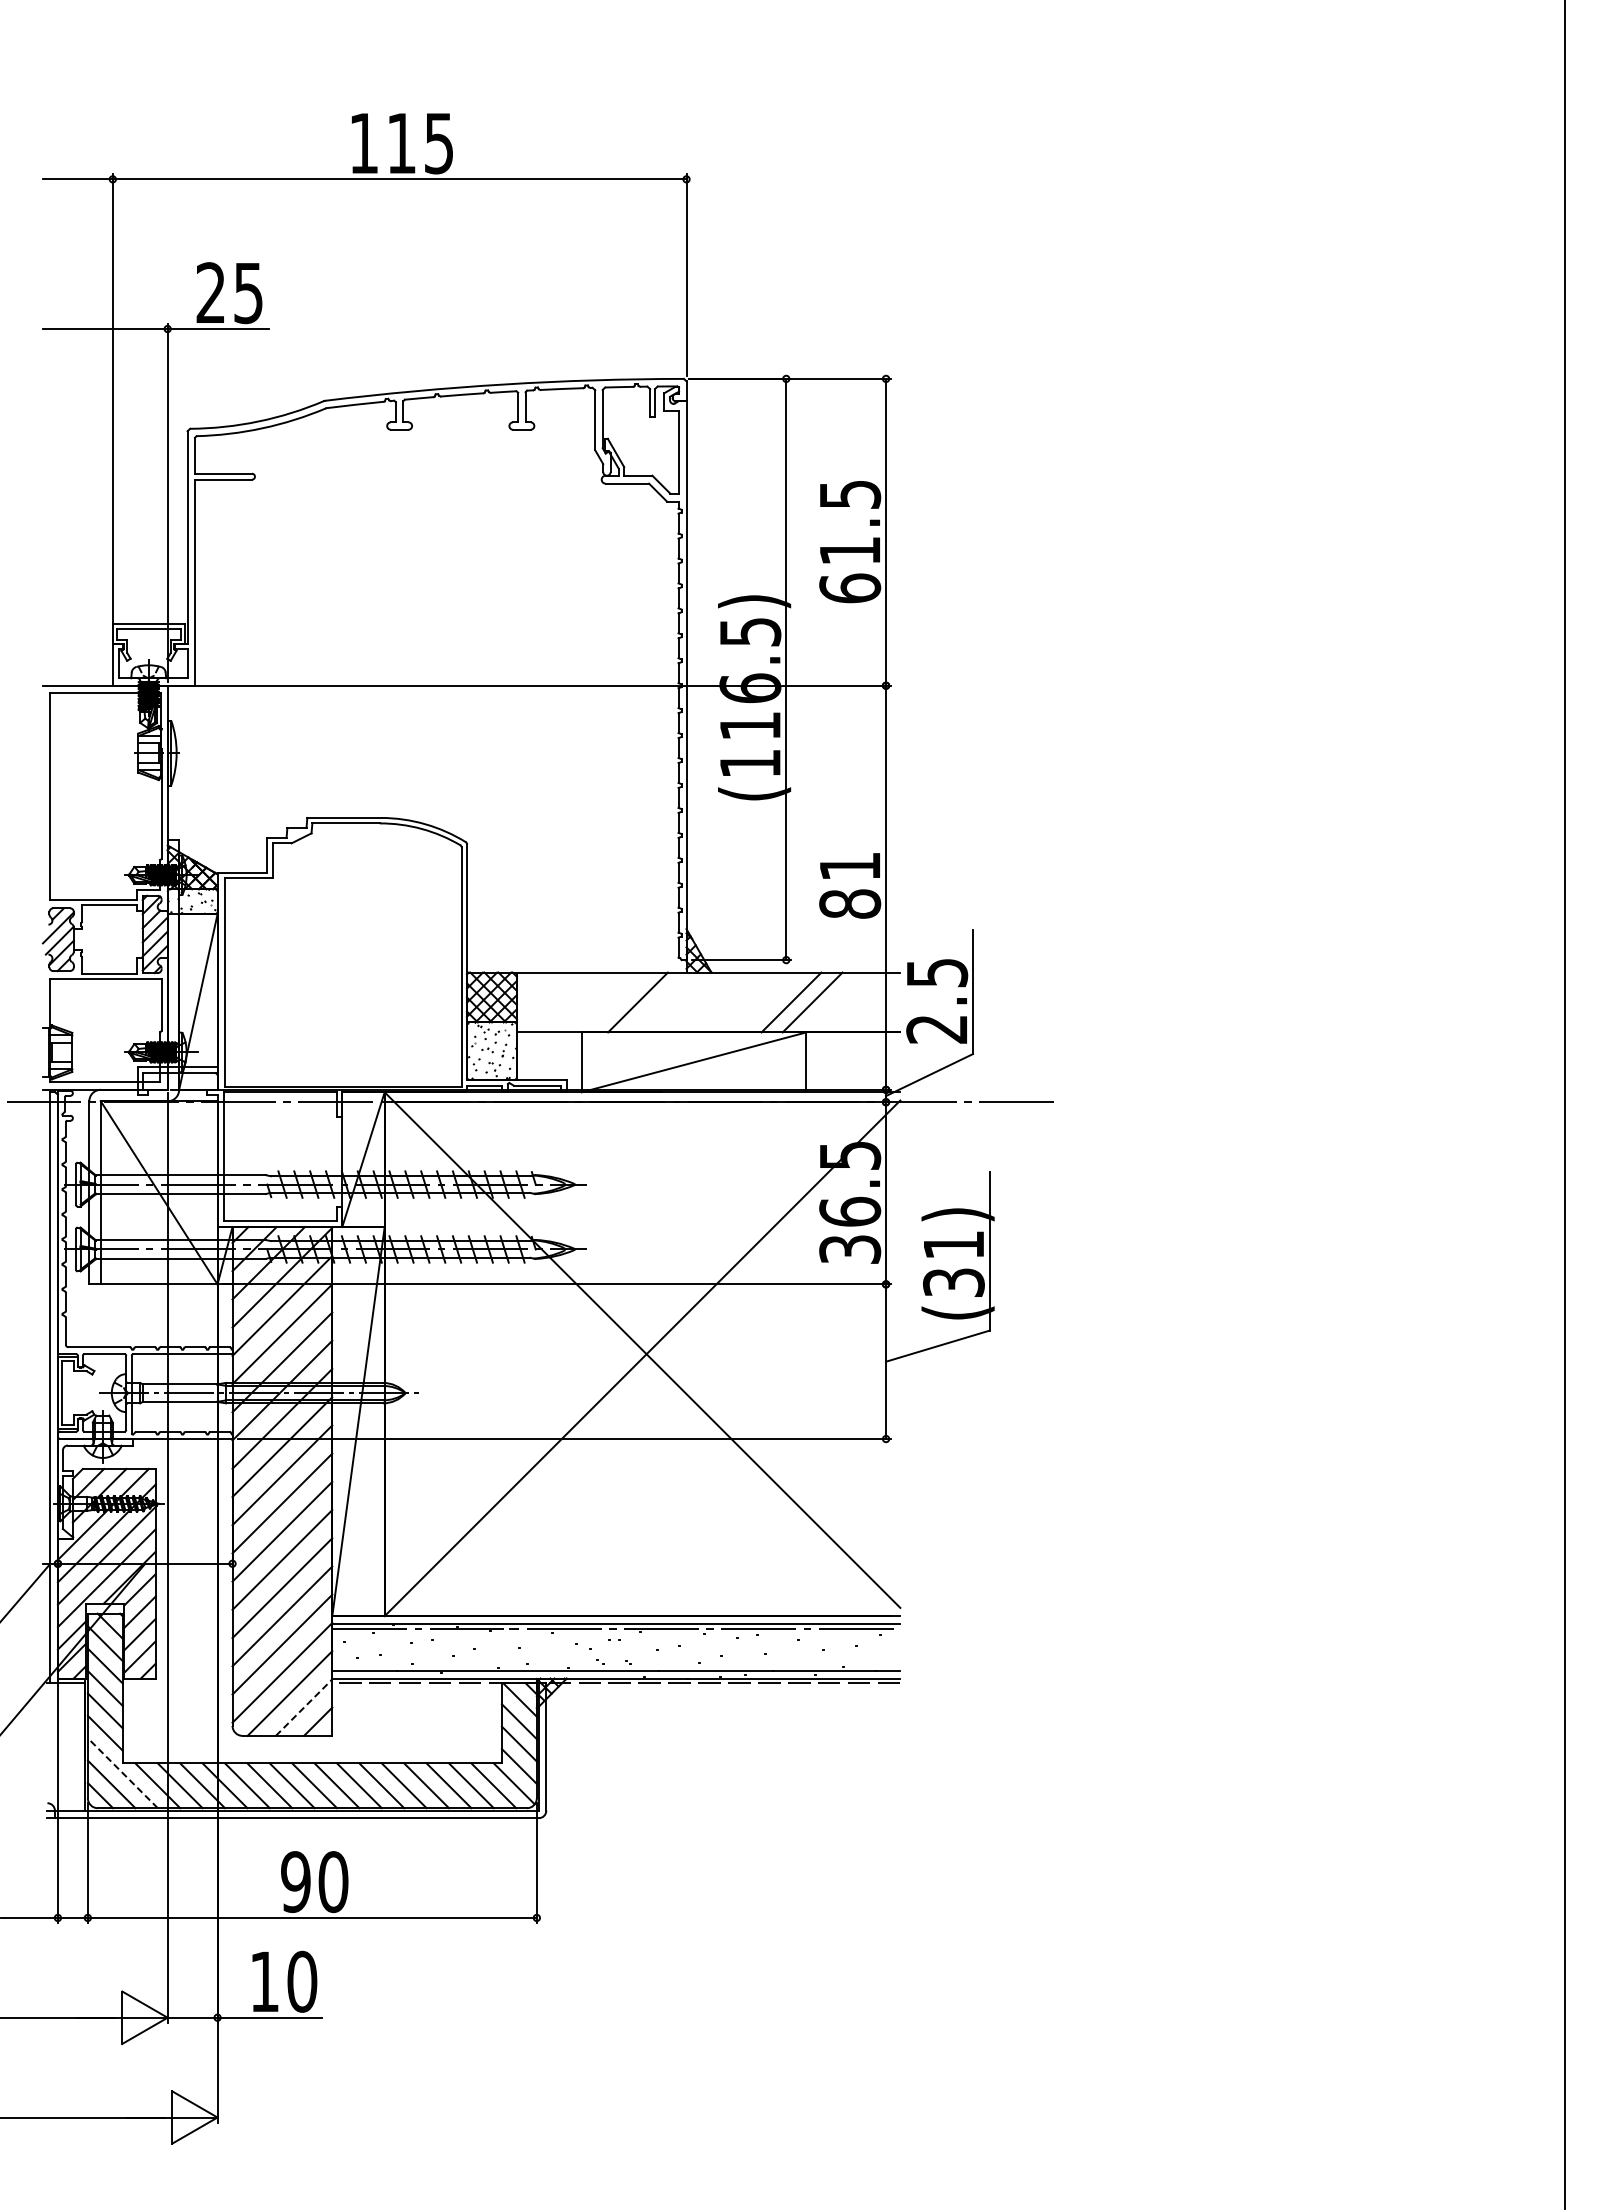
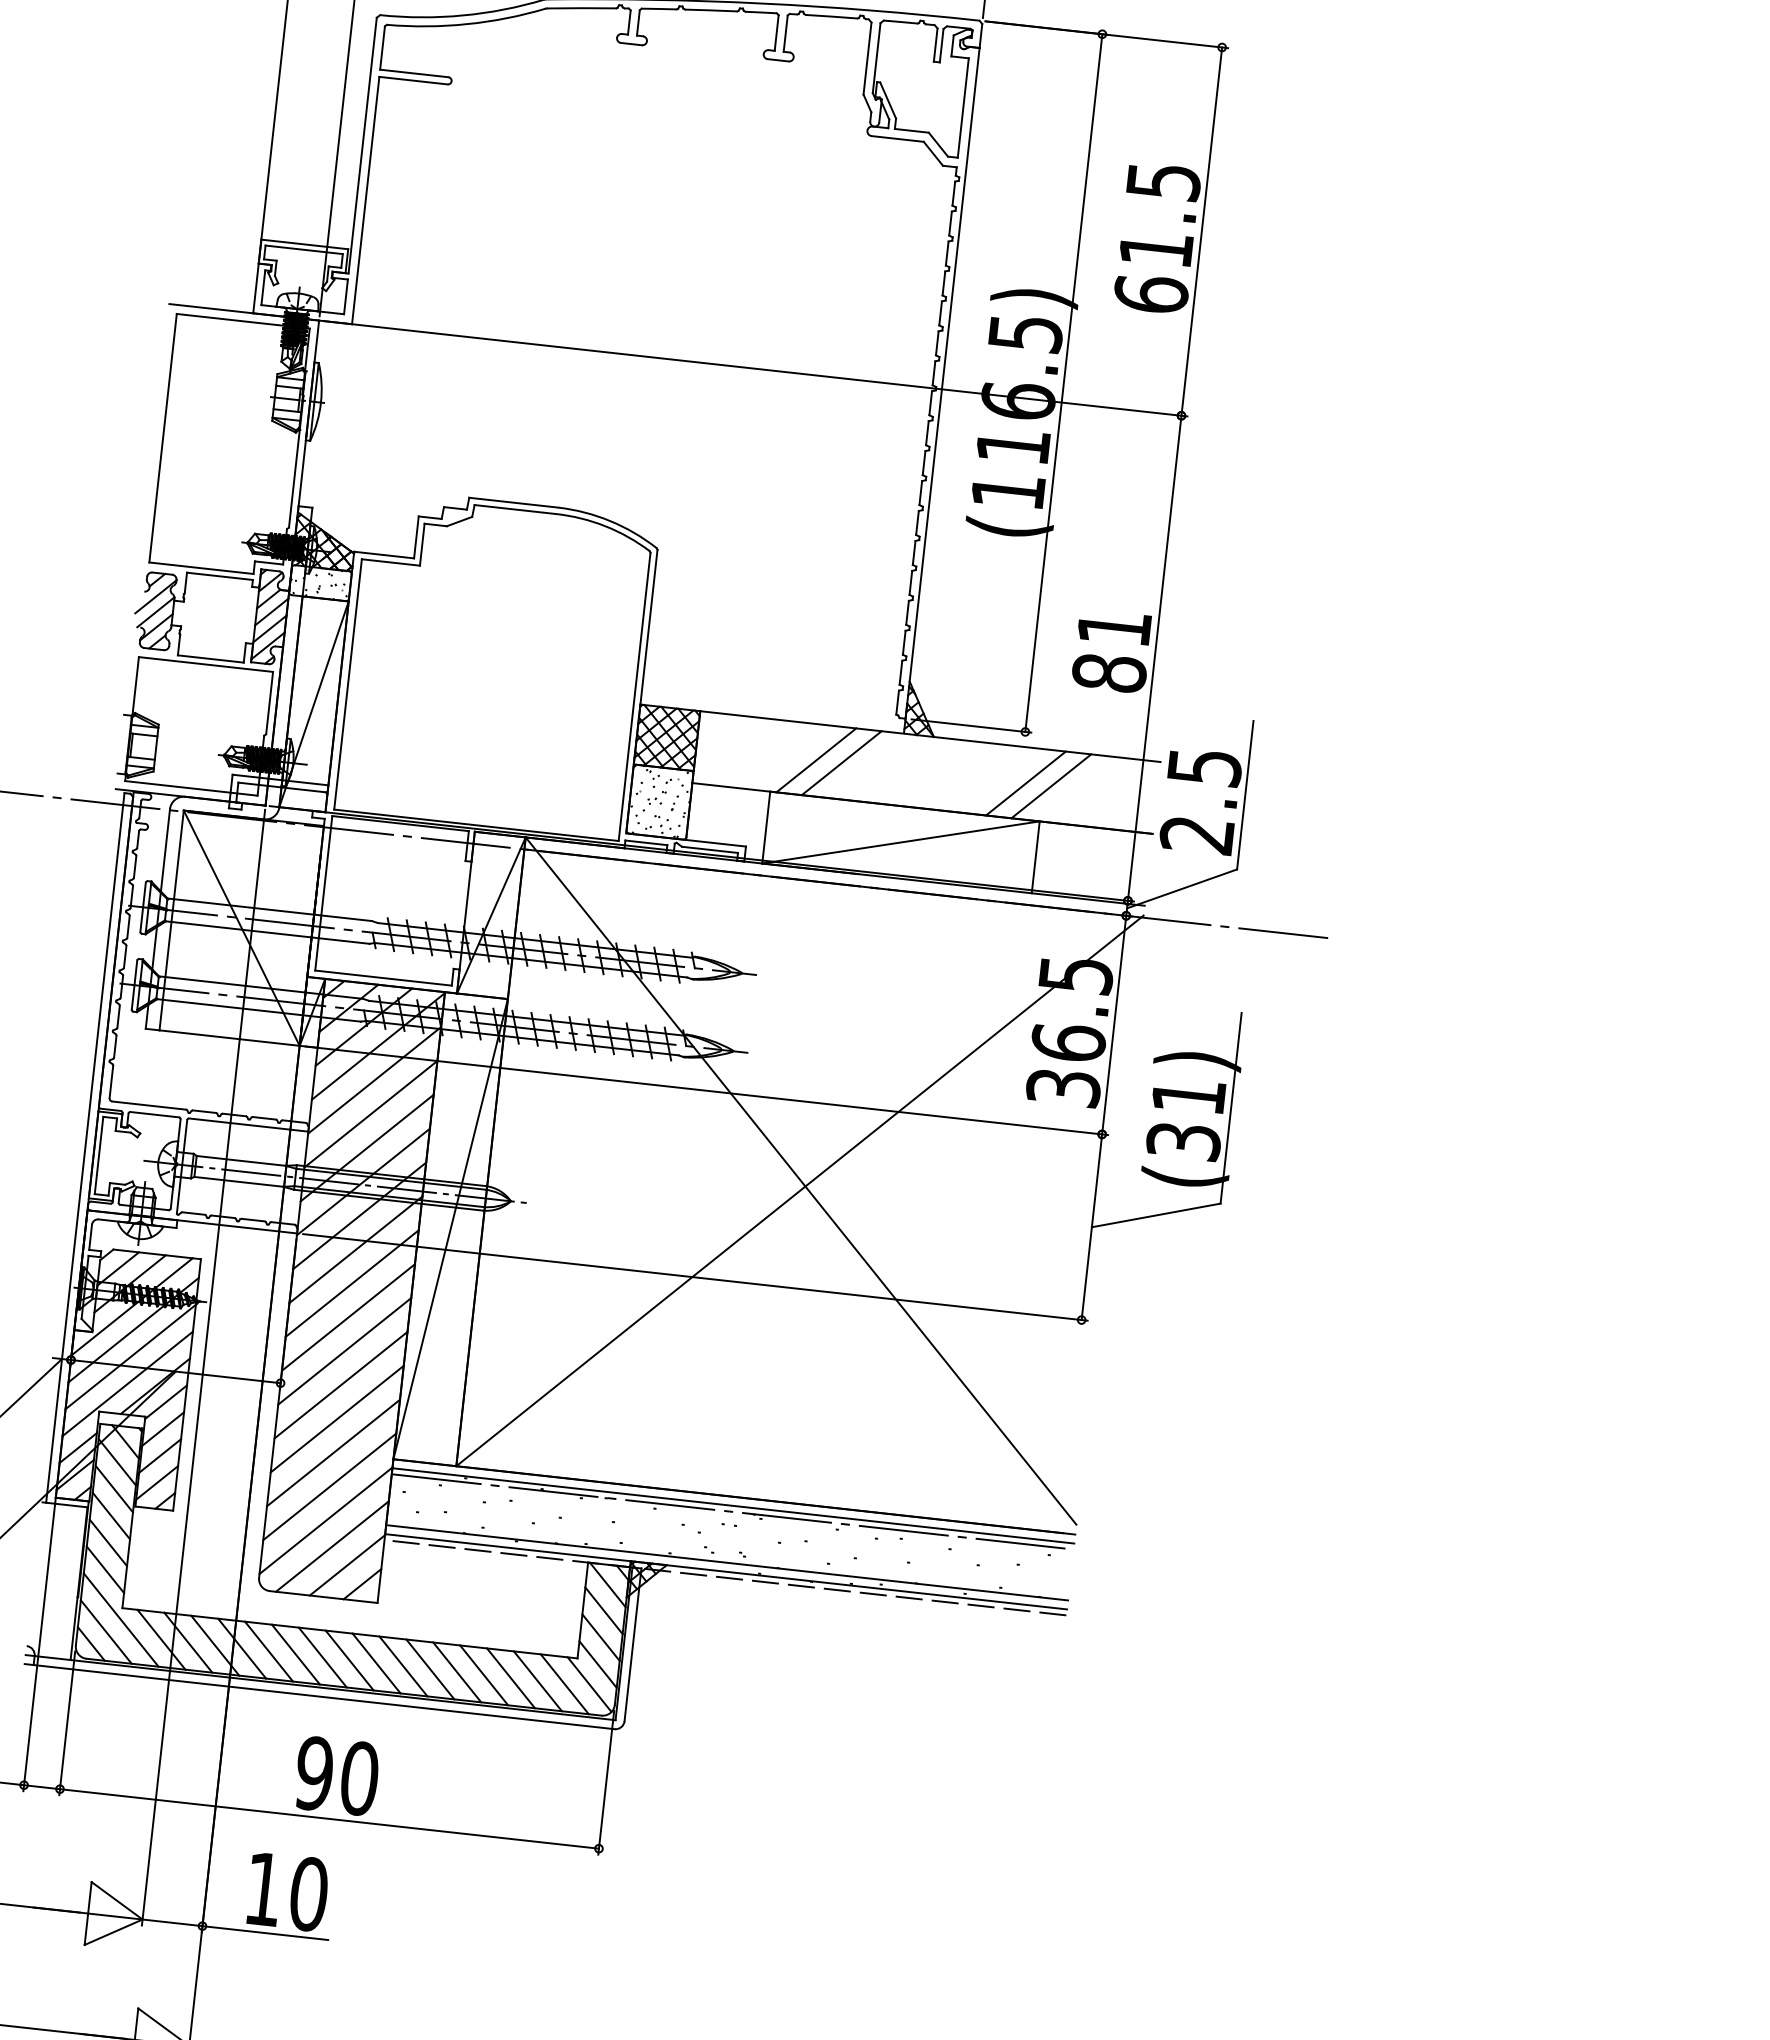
line: (616, 1002) -> (815, 760), added
line: (304, 1707) -> (347, 1565), dashed -> solid
line: (122, 1772) -> (120, 1619), dashed -> solid

